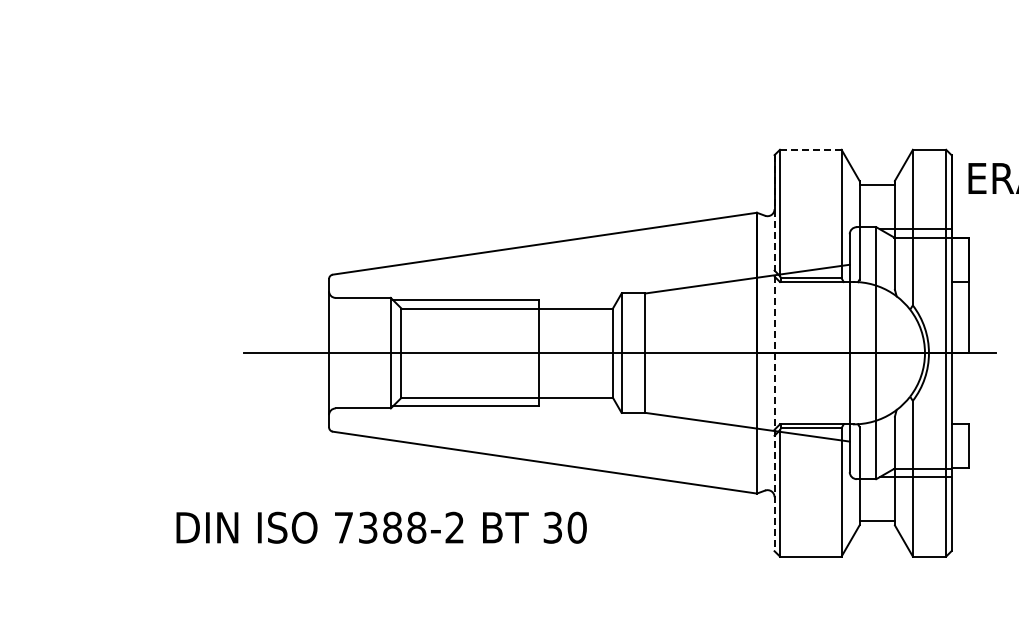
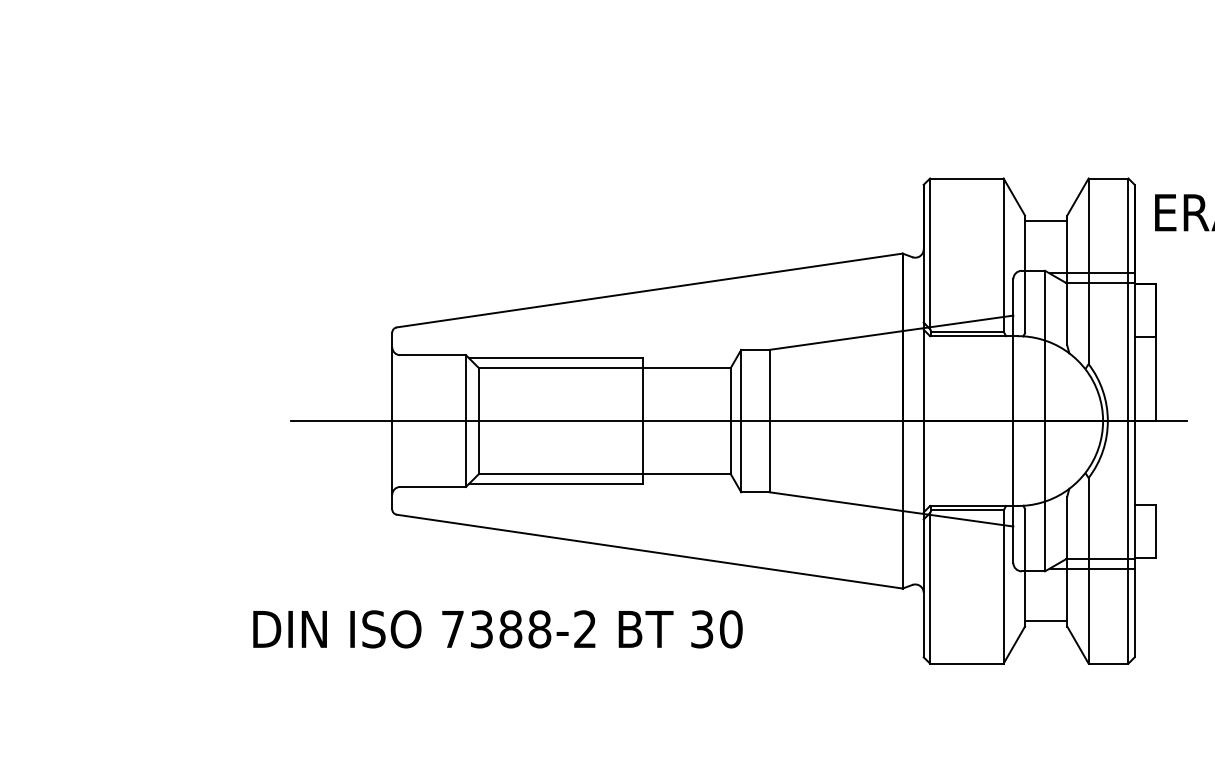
line: (810, 149) -> (966, 178), dashed -> solid
line: (774, 353) -> (923, 421), dashed -> solid
text: (381, 527) -> (497, 629), moved

